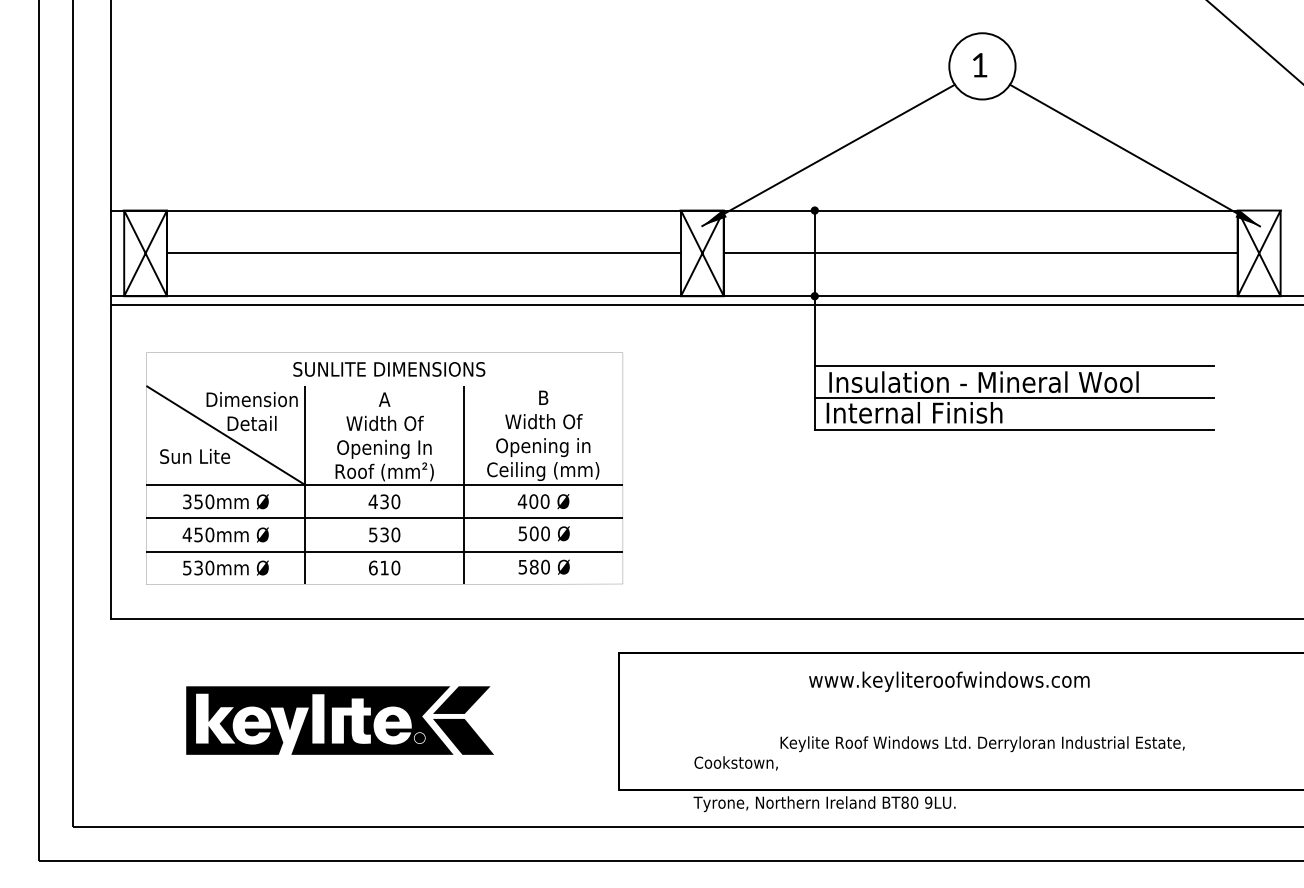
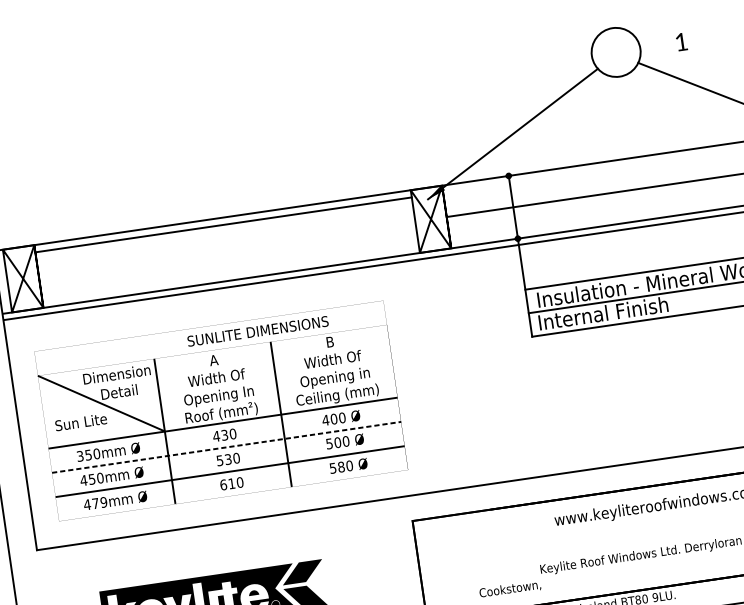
text: (980, 65) -> (682, 42), moved
line: (424, 253) -> (223, 224), moved
text: (389, 369) -> (258, 331), moved
line: (385, 518) -> (227, 447), solid -> dashed
text: (198, 567) -> (95, 503), 530mm -> 479mm

